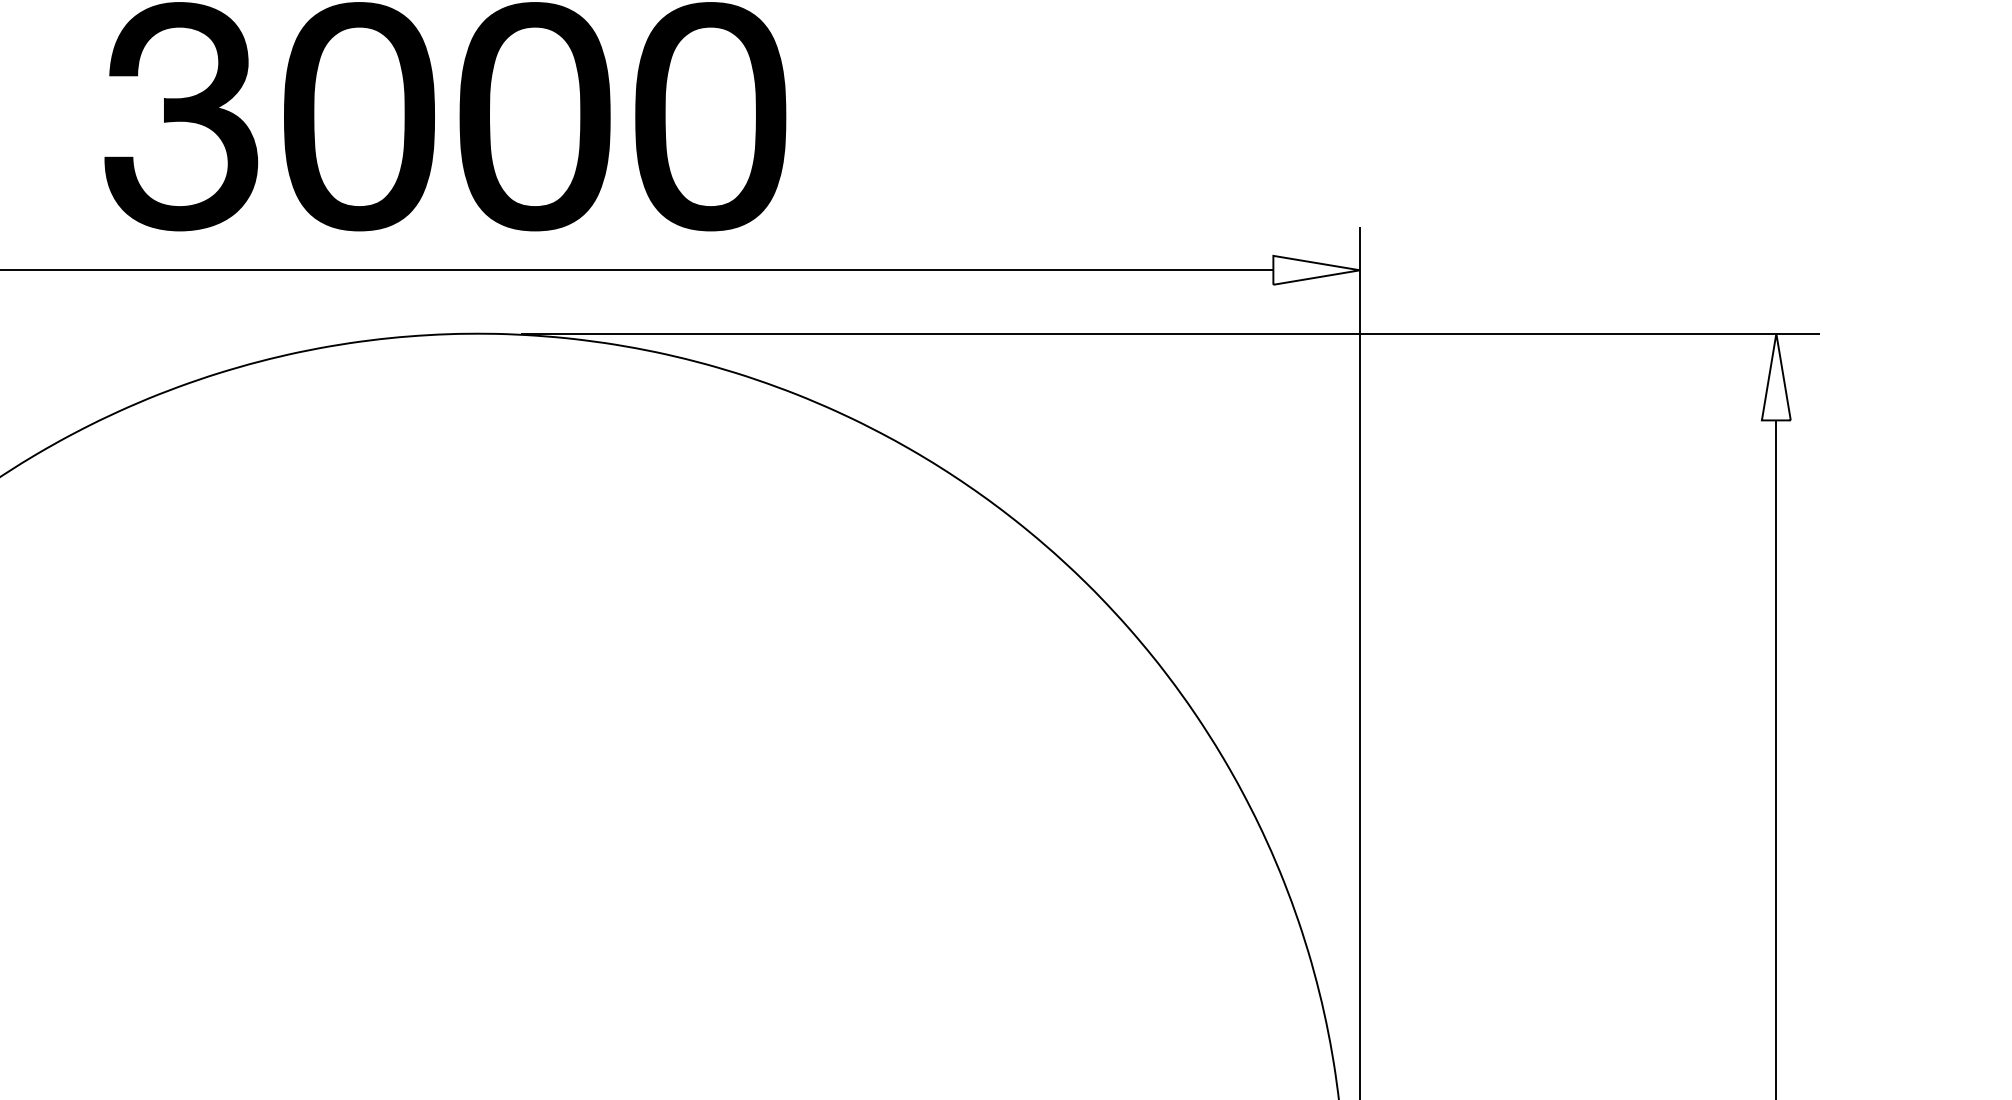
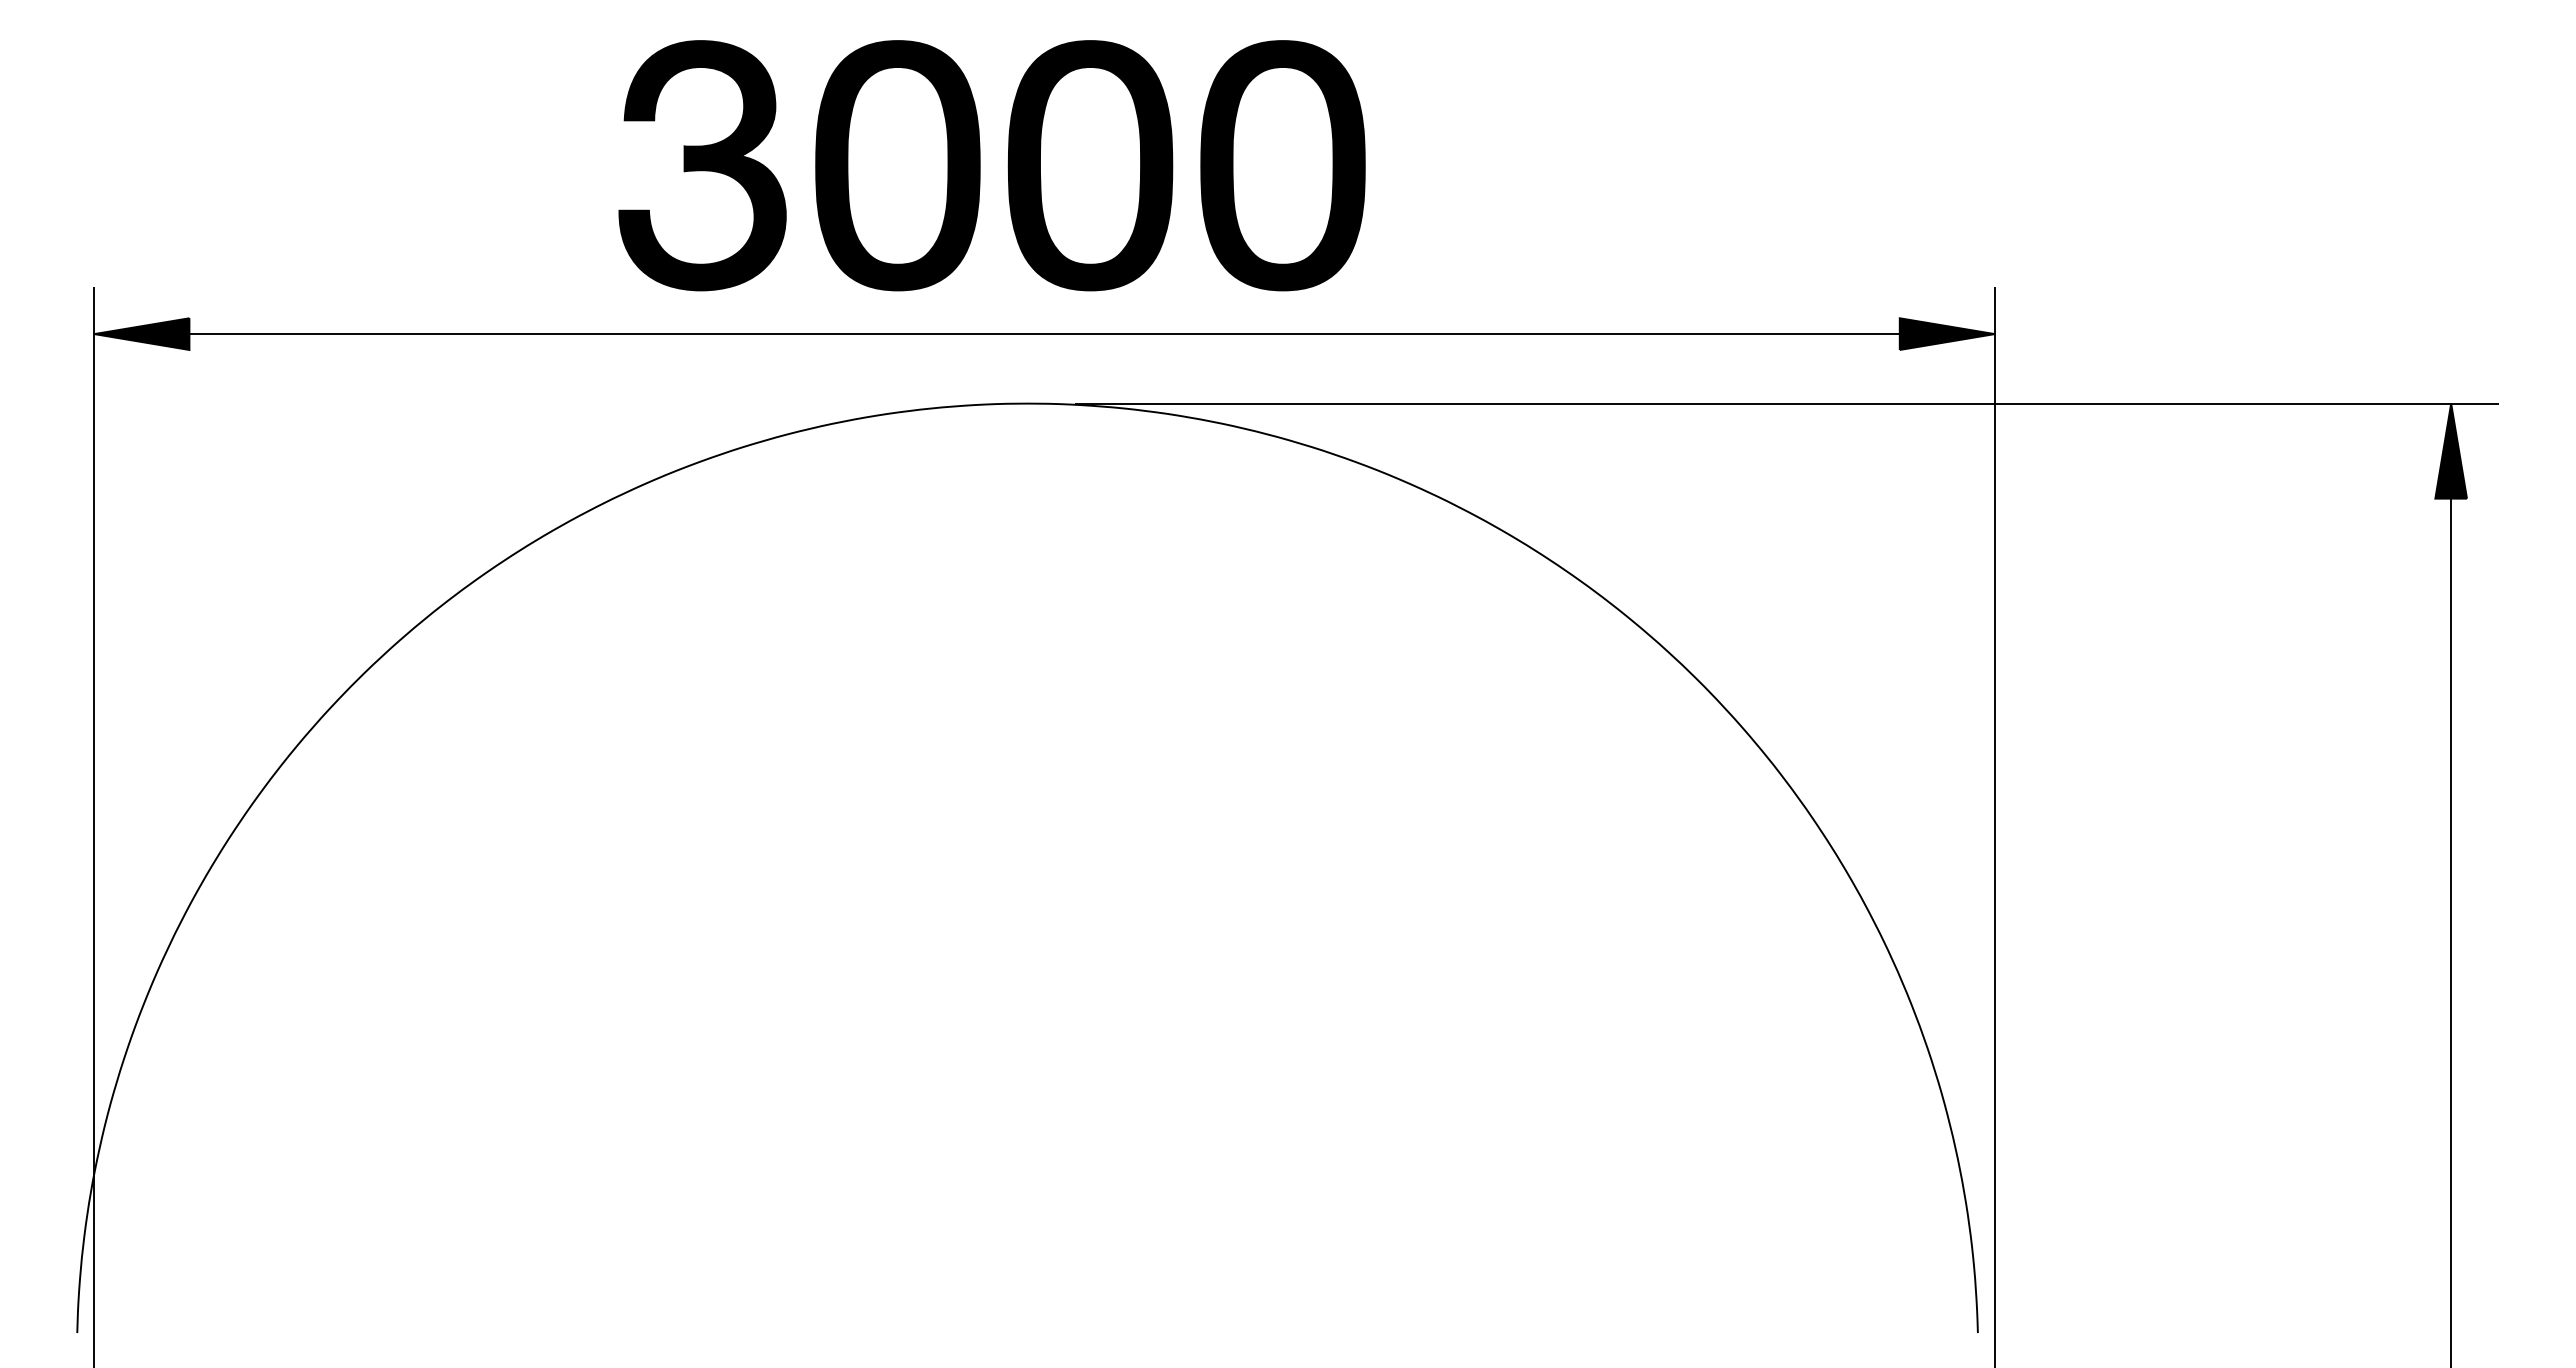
fill: (1315, 269) -> (1946, 333), added
fill: (1776, 376) -> (2451, 450), added

